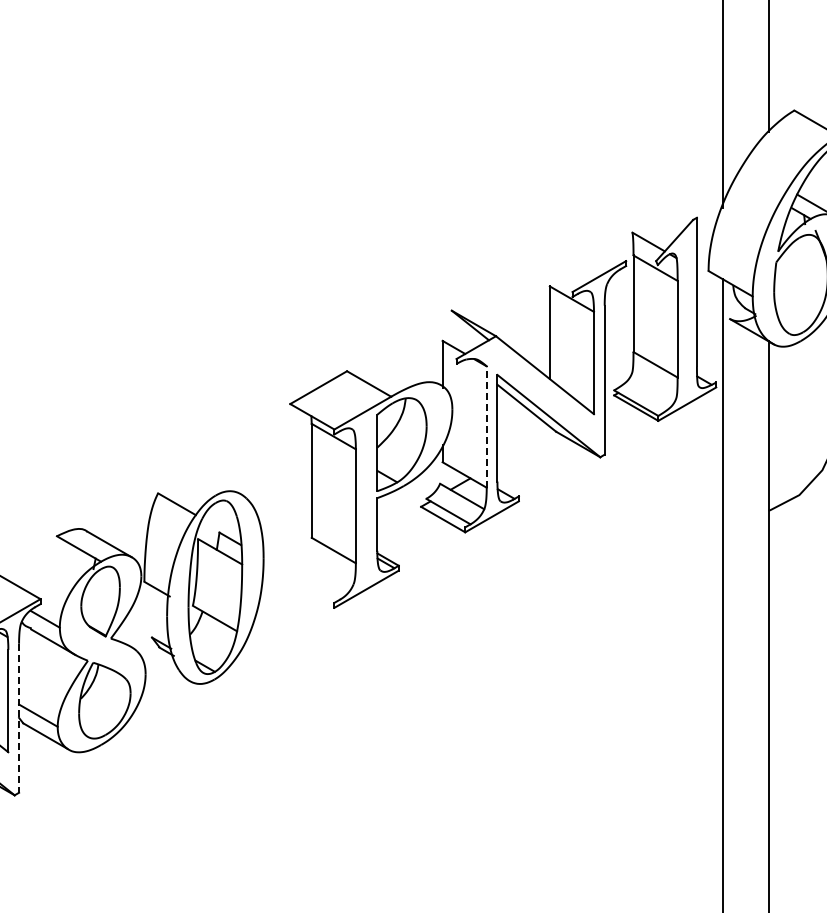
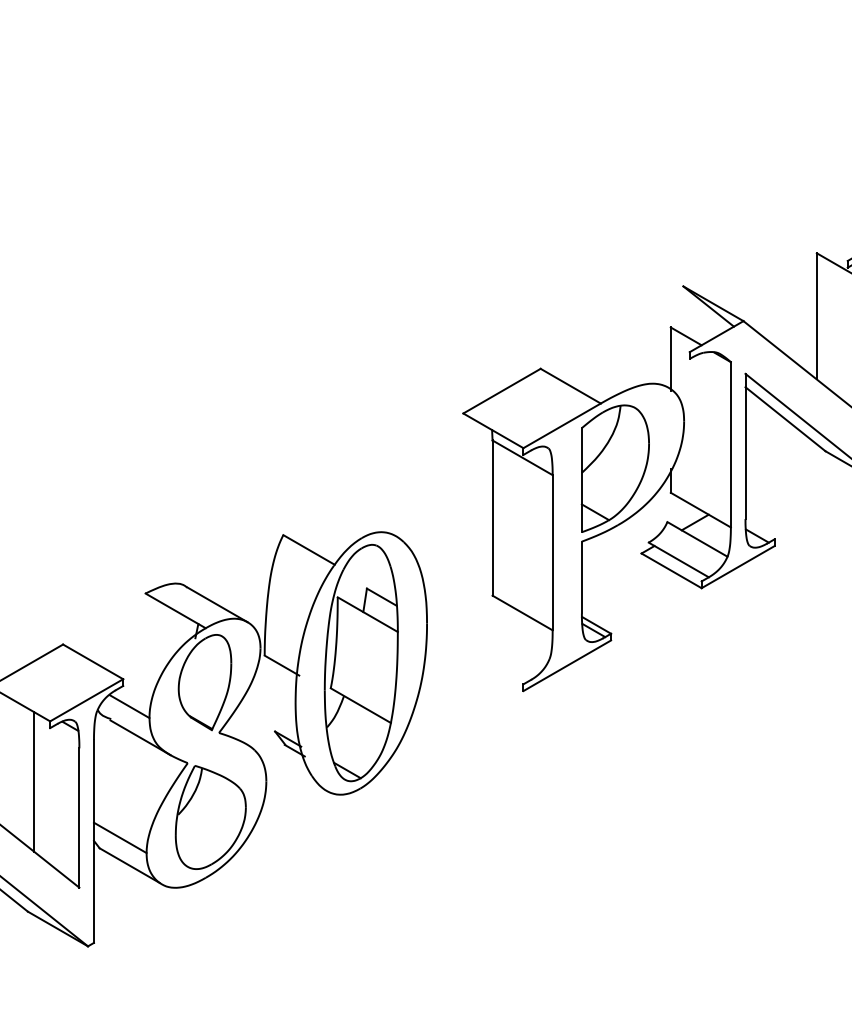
line: (486, 427) -> (730, 445), dashed -> solid
line: (19, 718) -> (94, 841), dashed -> solid

